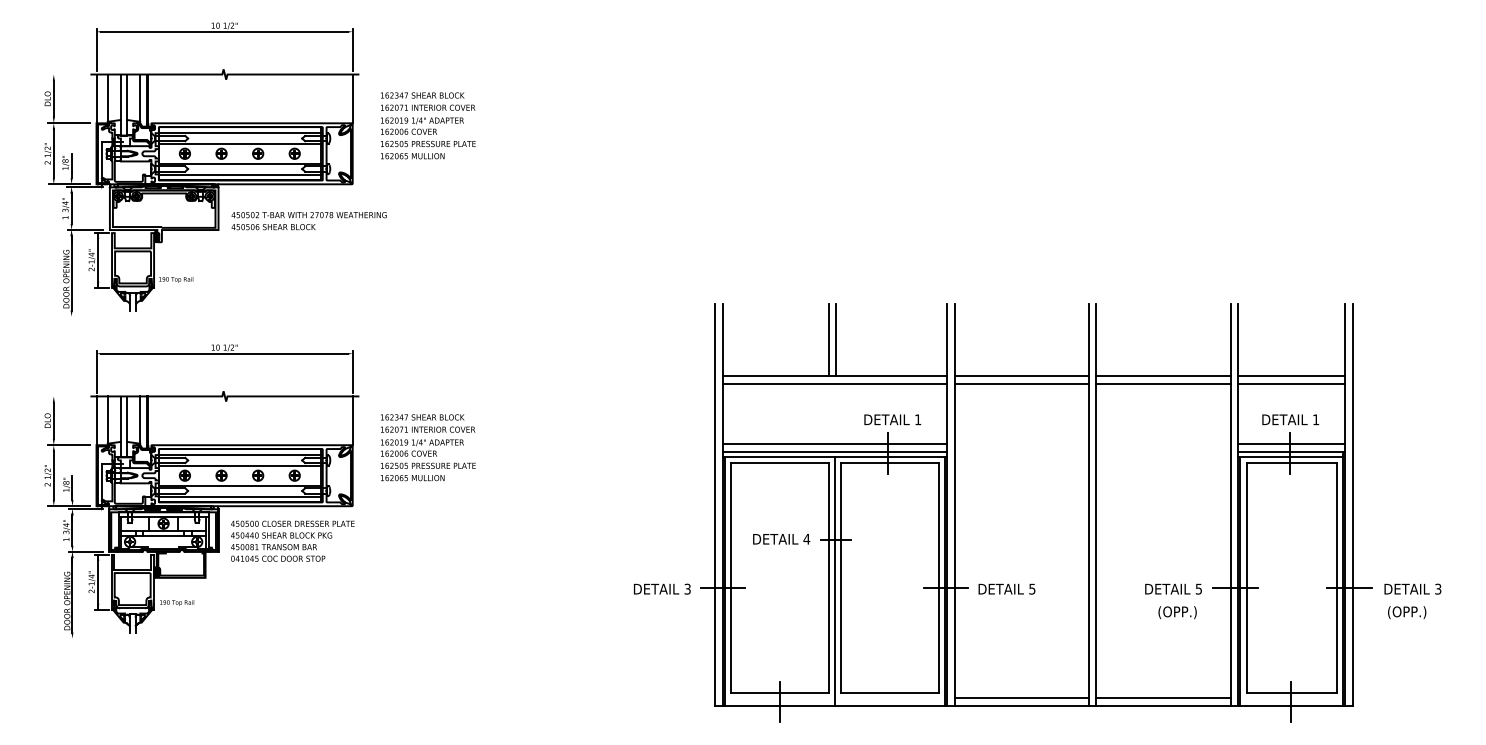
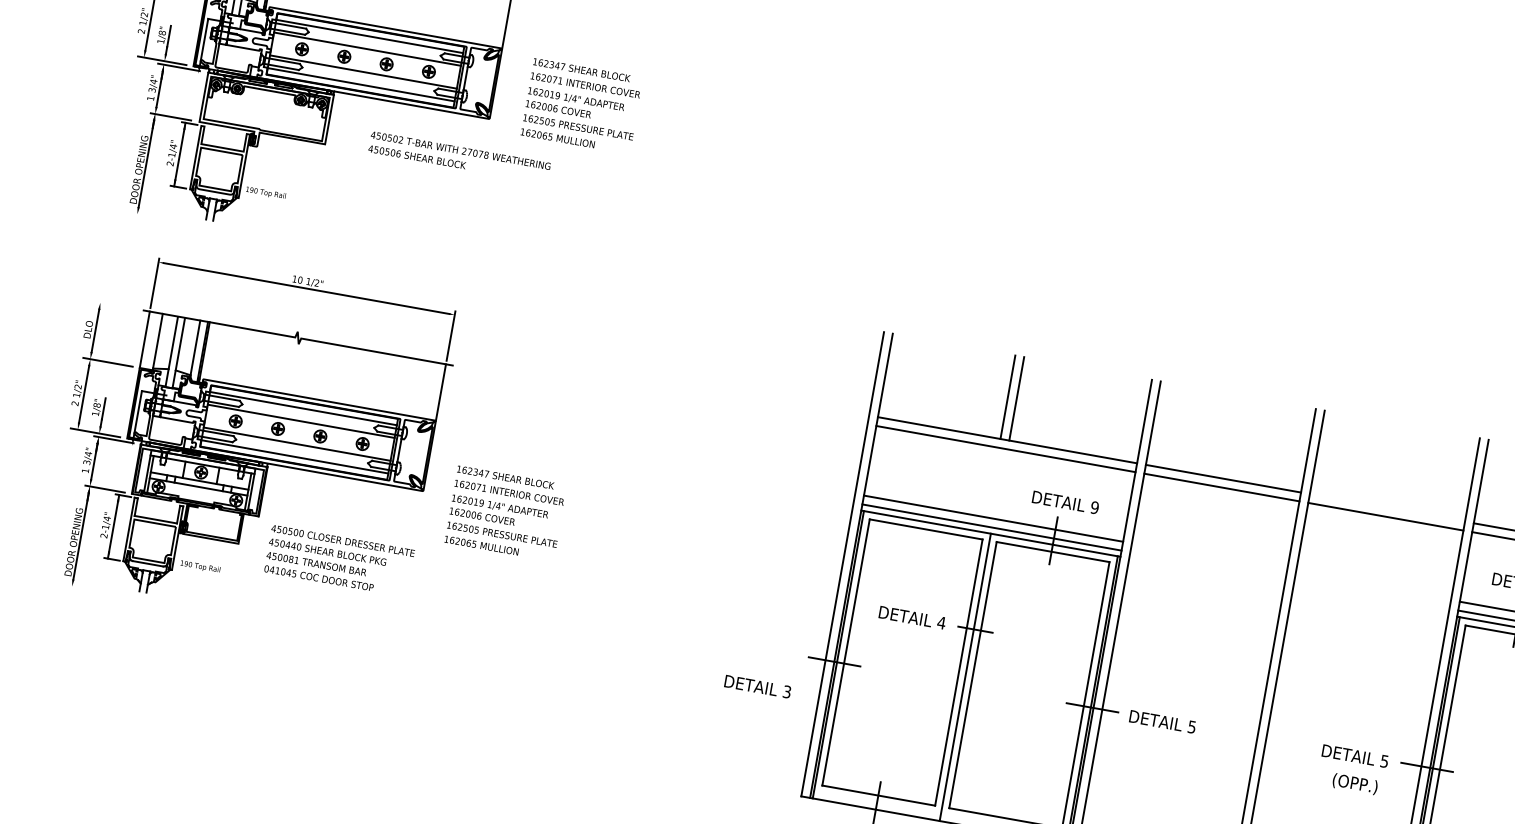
text: (428, 125) -> (582, 106), moved
text: (308, 221) -> (458, 157), moved
line: (1163, 376) -> (1387, 508), removed
text: (917, 419) -> (1094, 507), 1 -> 9
text: (428, 447) -> (506, 513), moved
text: (292, 540) -> (339, 560), moved
text: (662, 588) -> (758, 686), moved

